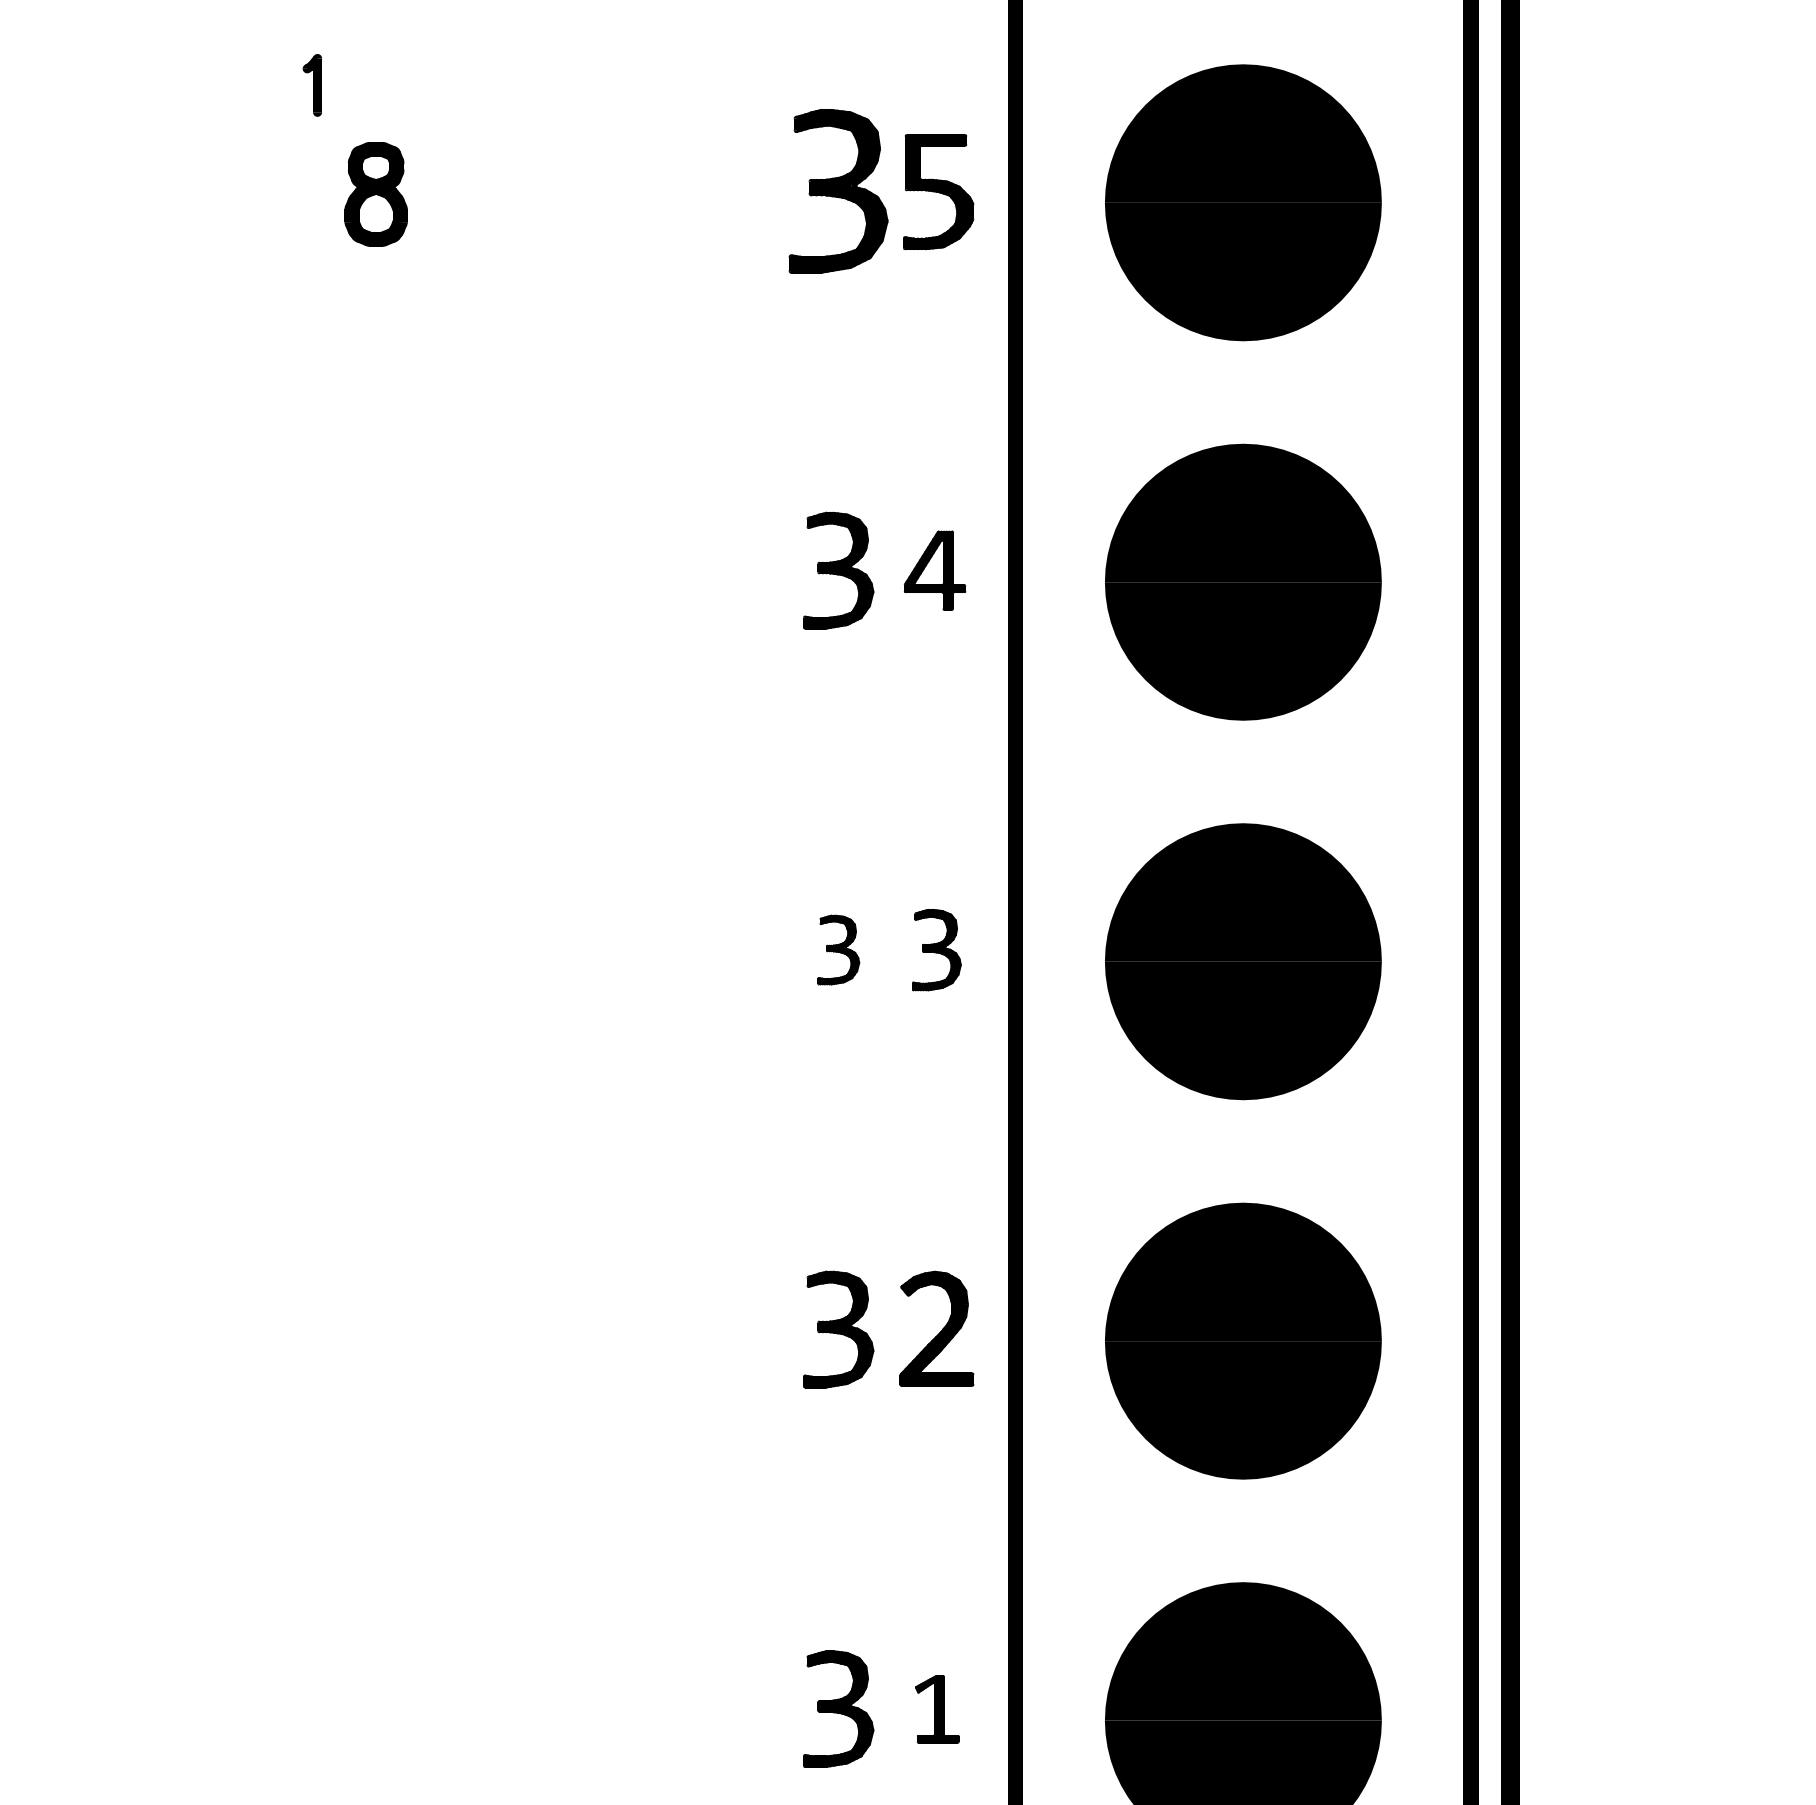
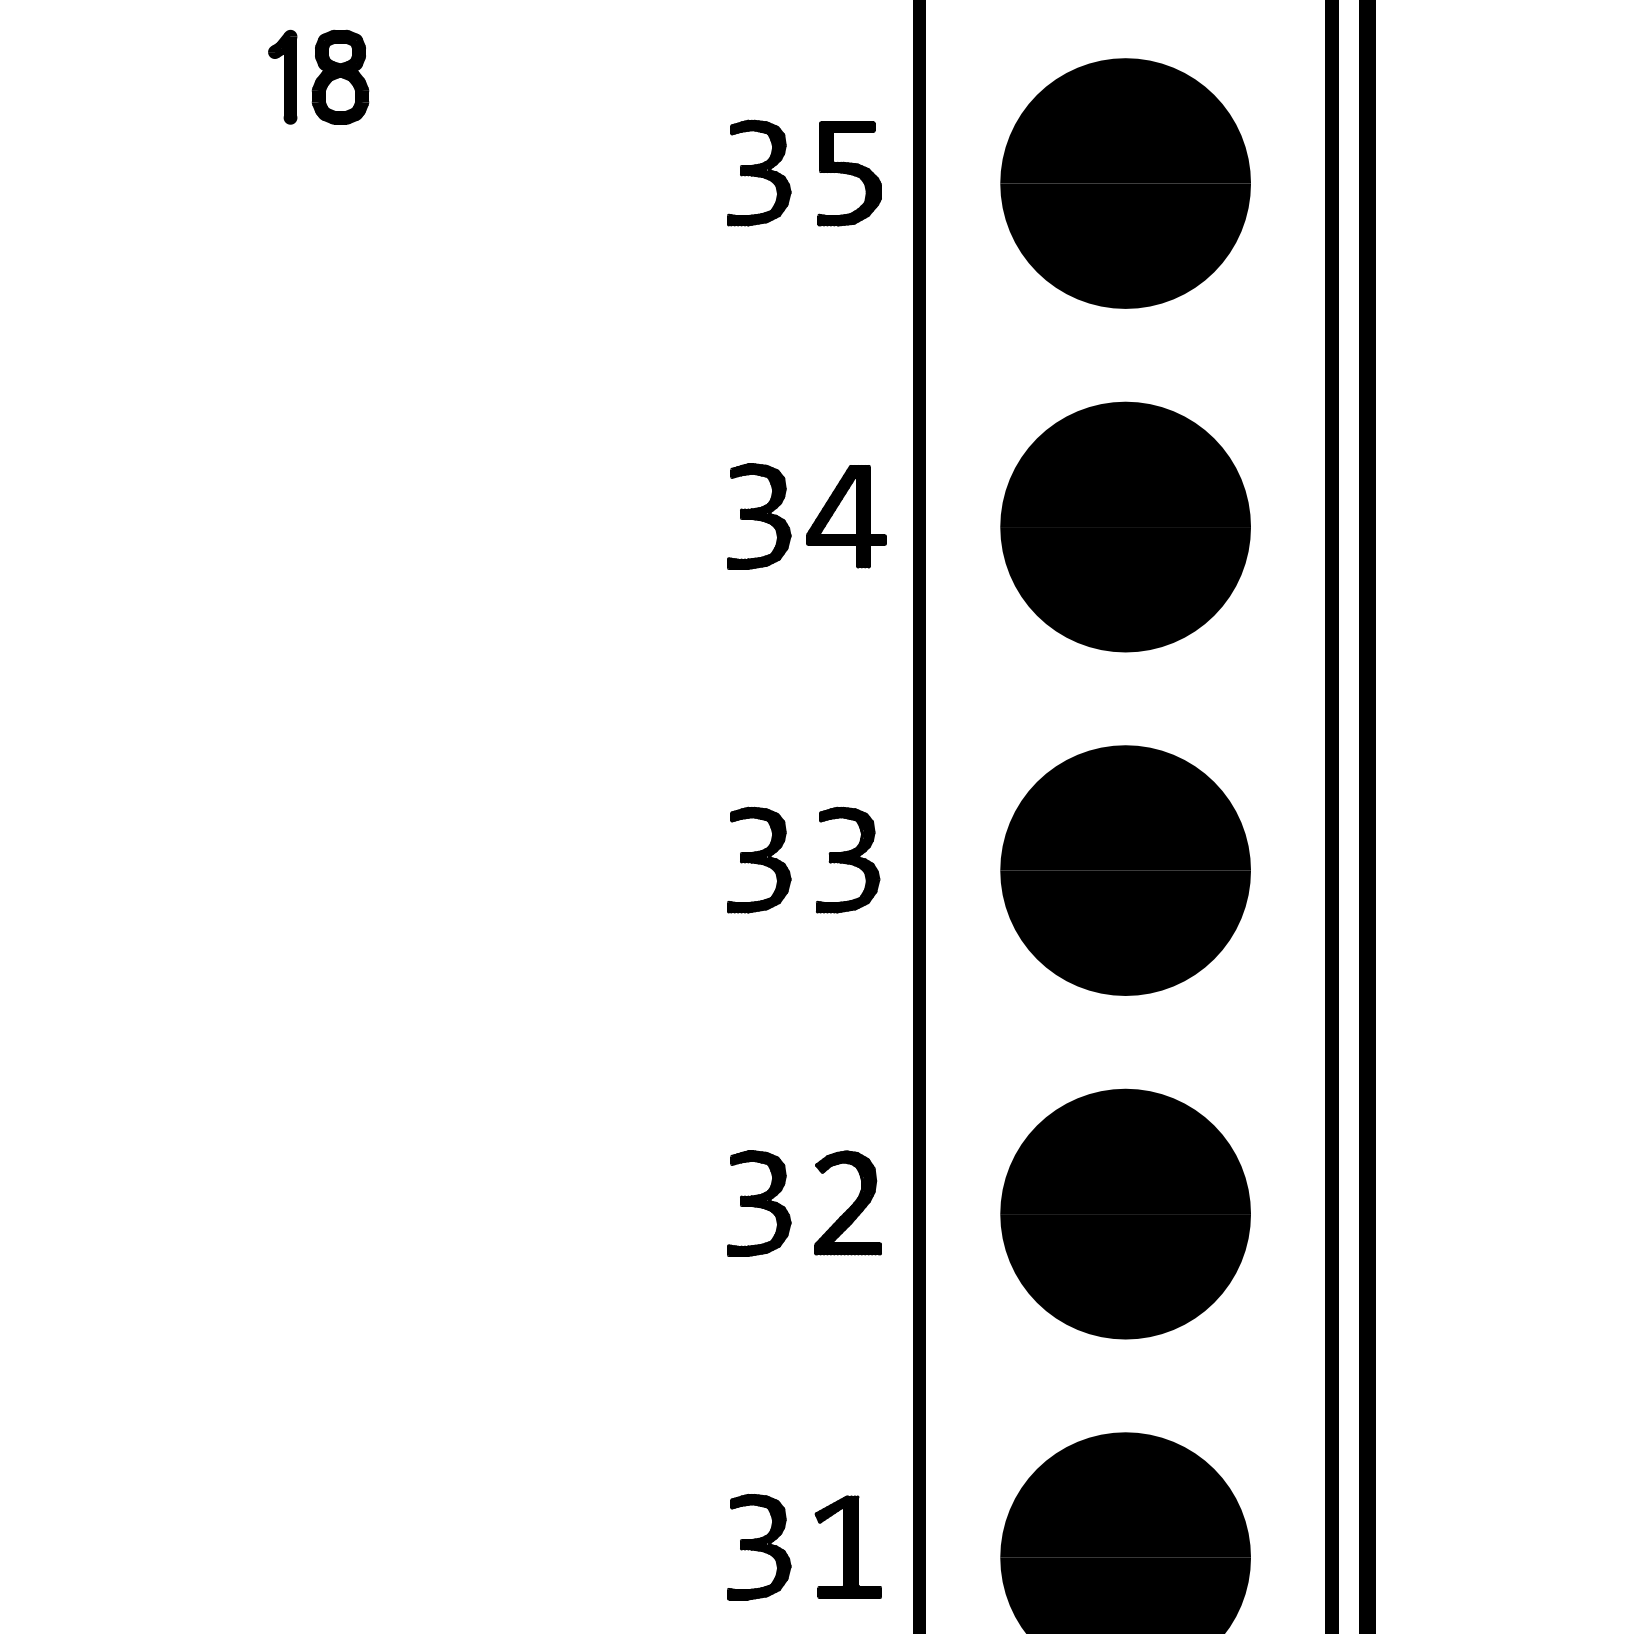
part: (312, 85) -> (282, 77), size x1.67
part: (838, 190) -> (759, 172), size x0.71
part: (375, 194) -> (339, 77), moved
part: (934, 570) -> (845, 516), size x1.43
part: (838, 949) -> (759, 859), size x1.67
part: (936, 949) -> (847, 859), size x1.43
part: (937, 1709) -> (848, 1547), size x1.67

